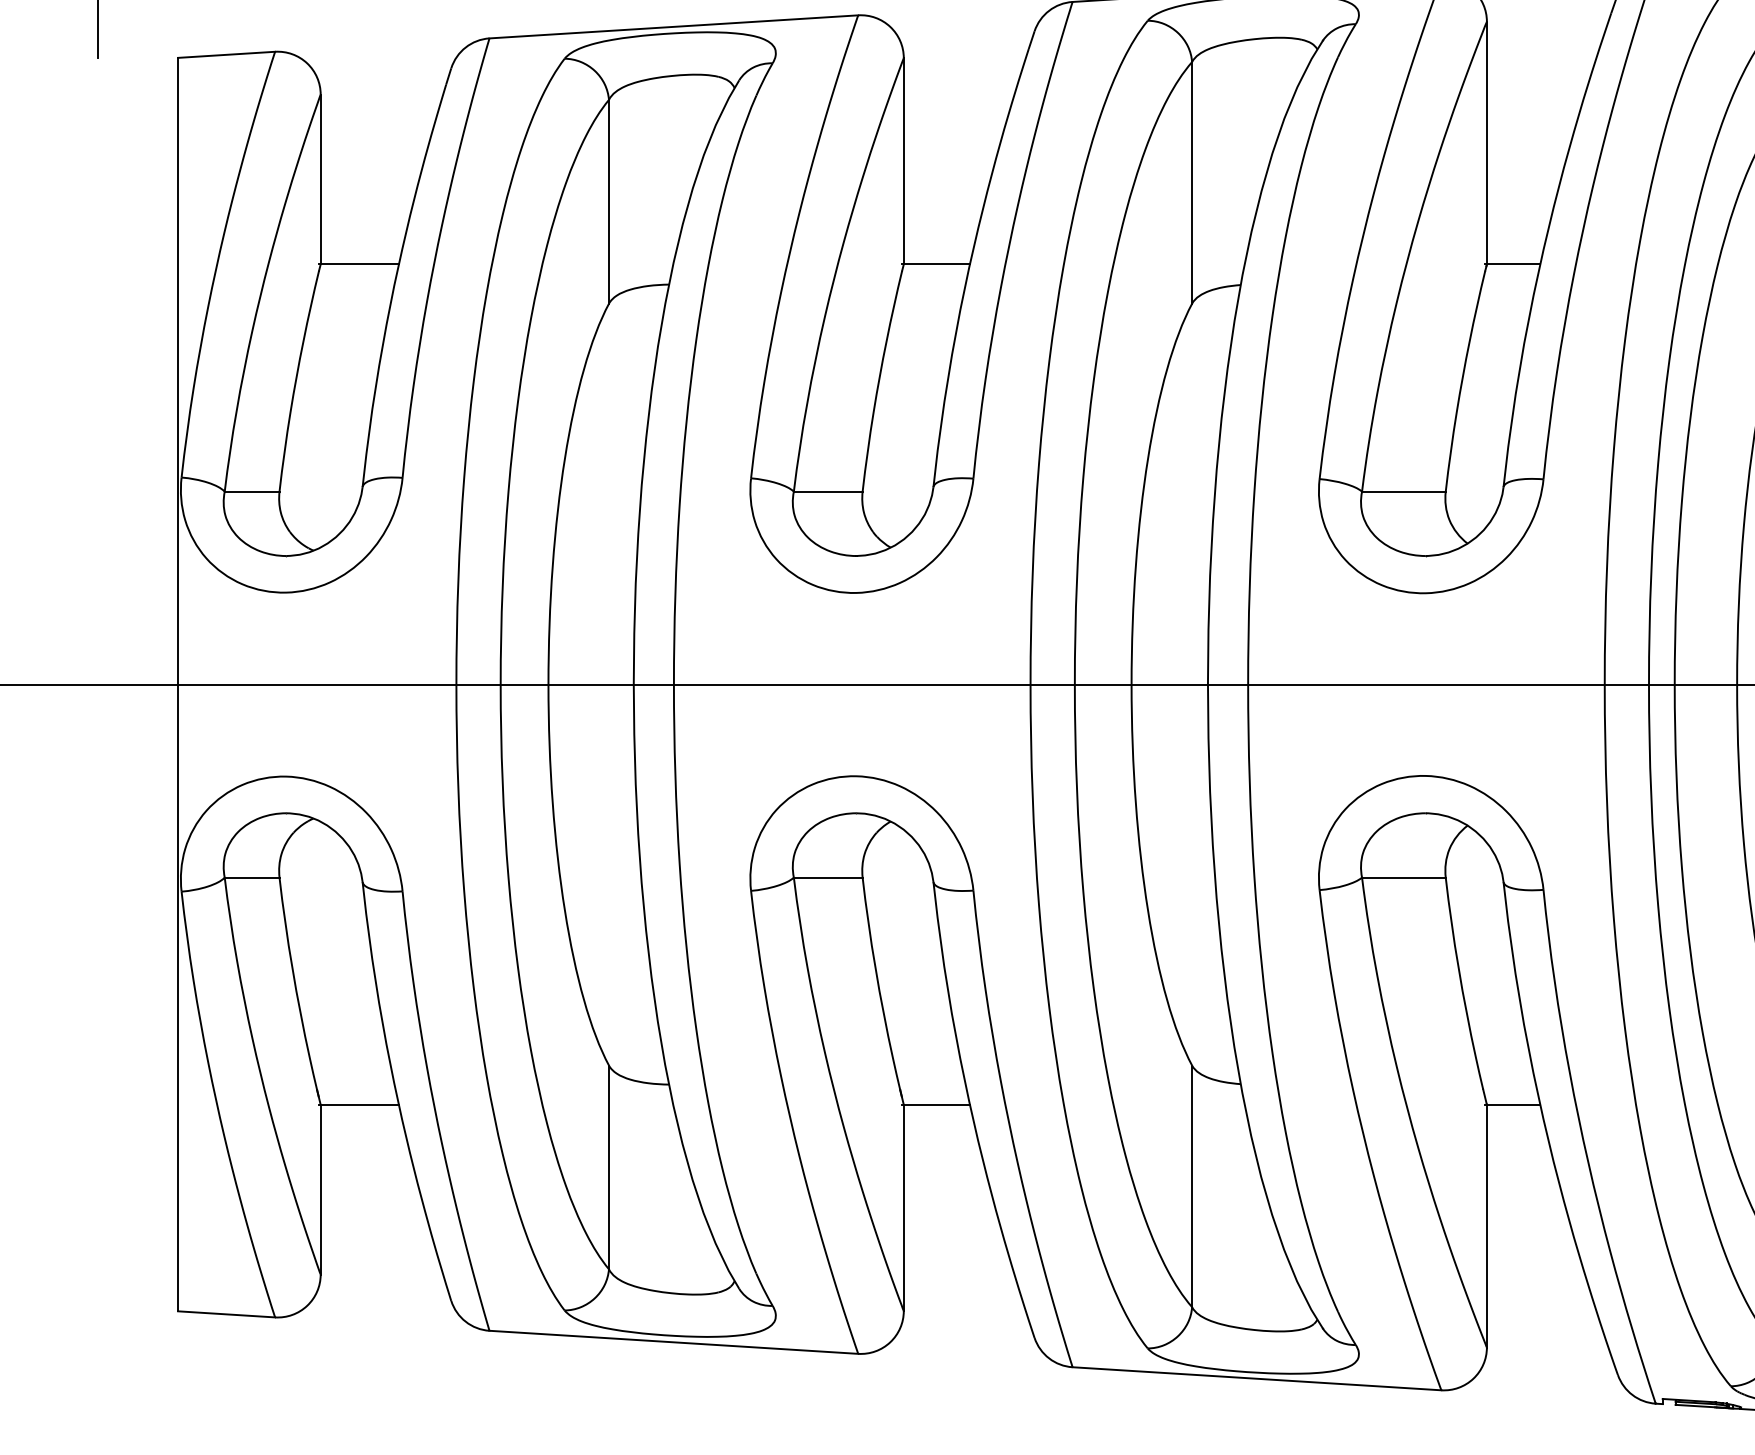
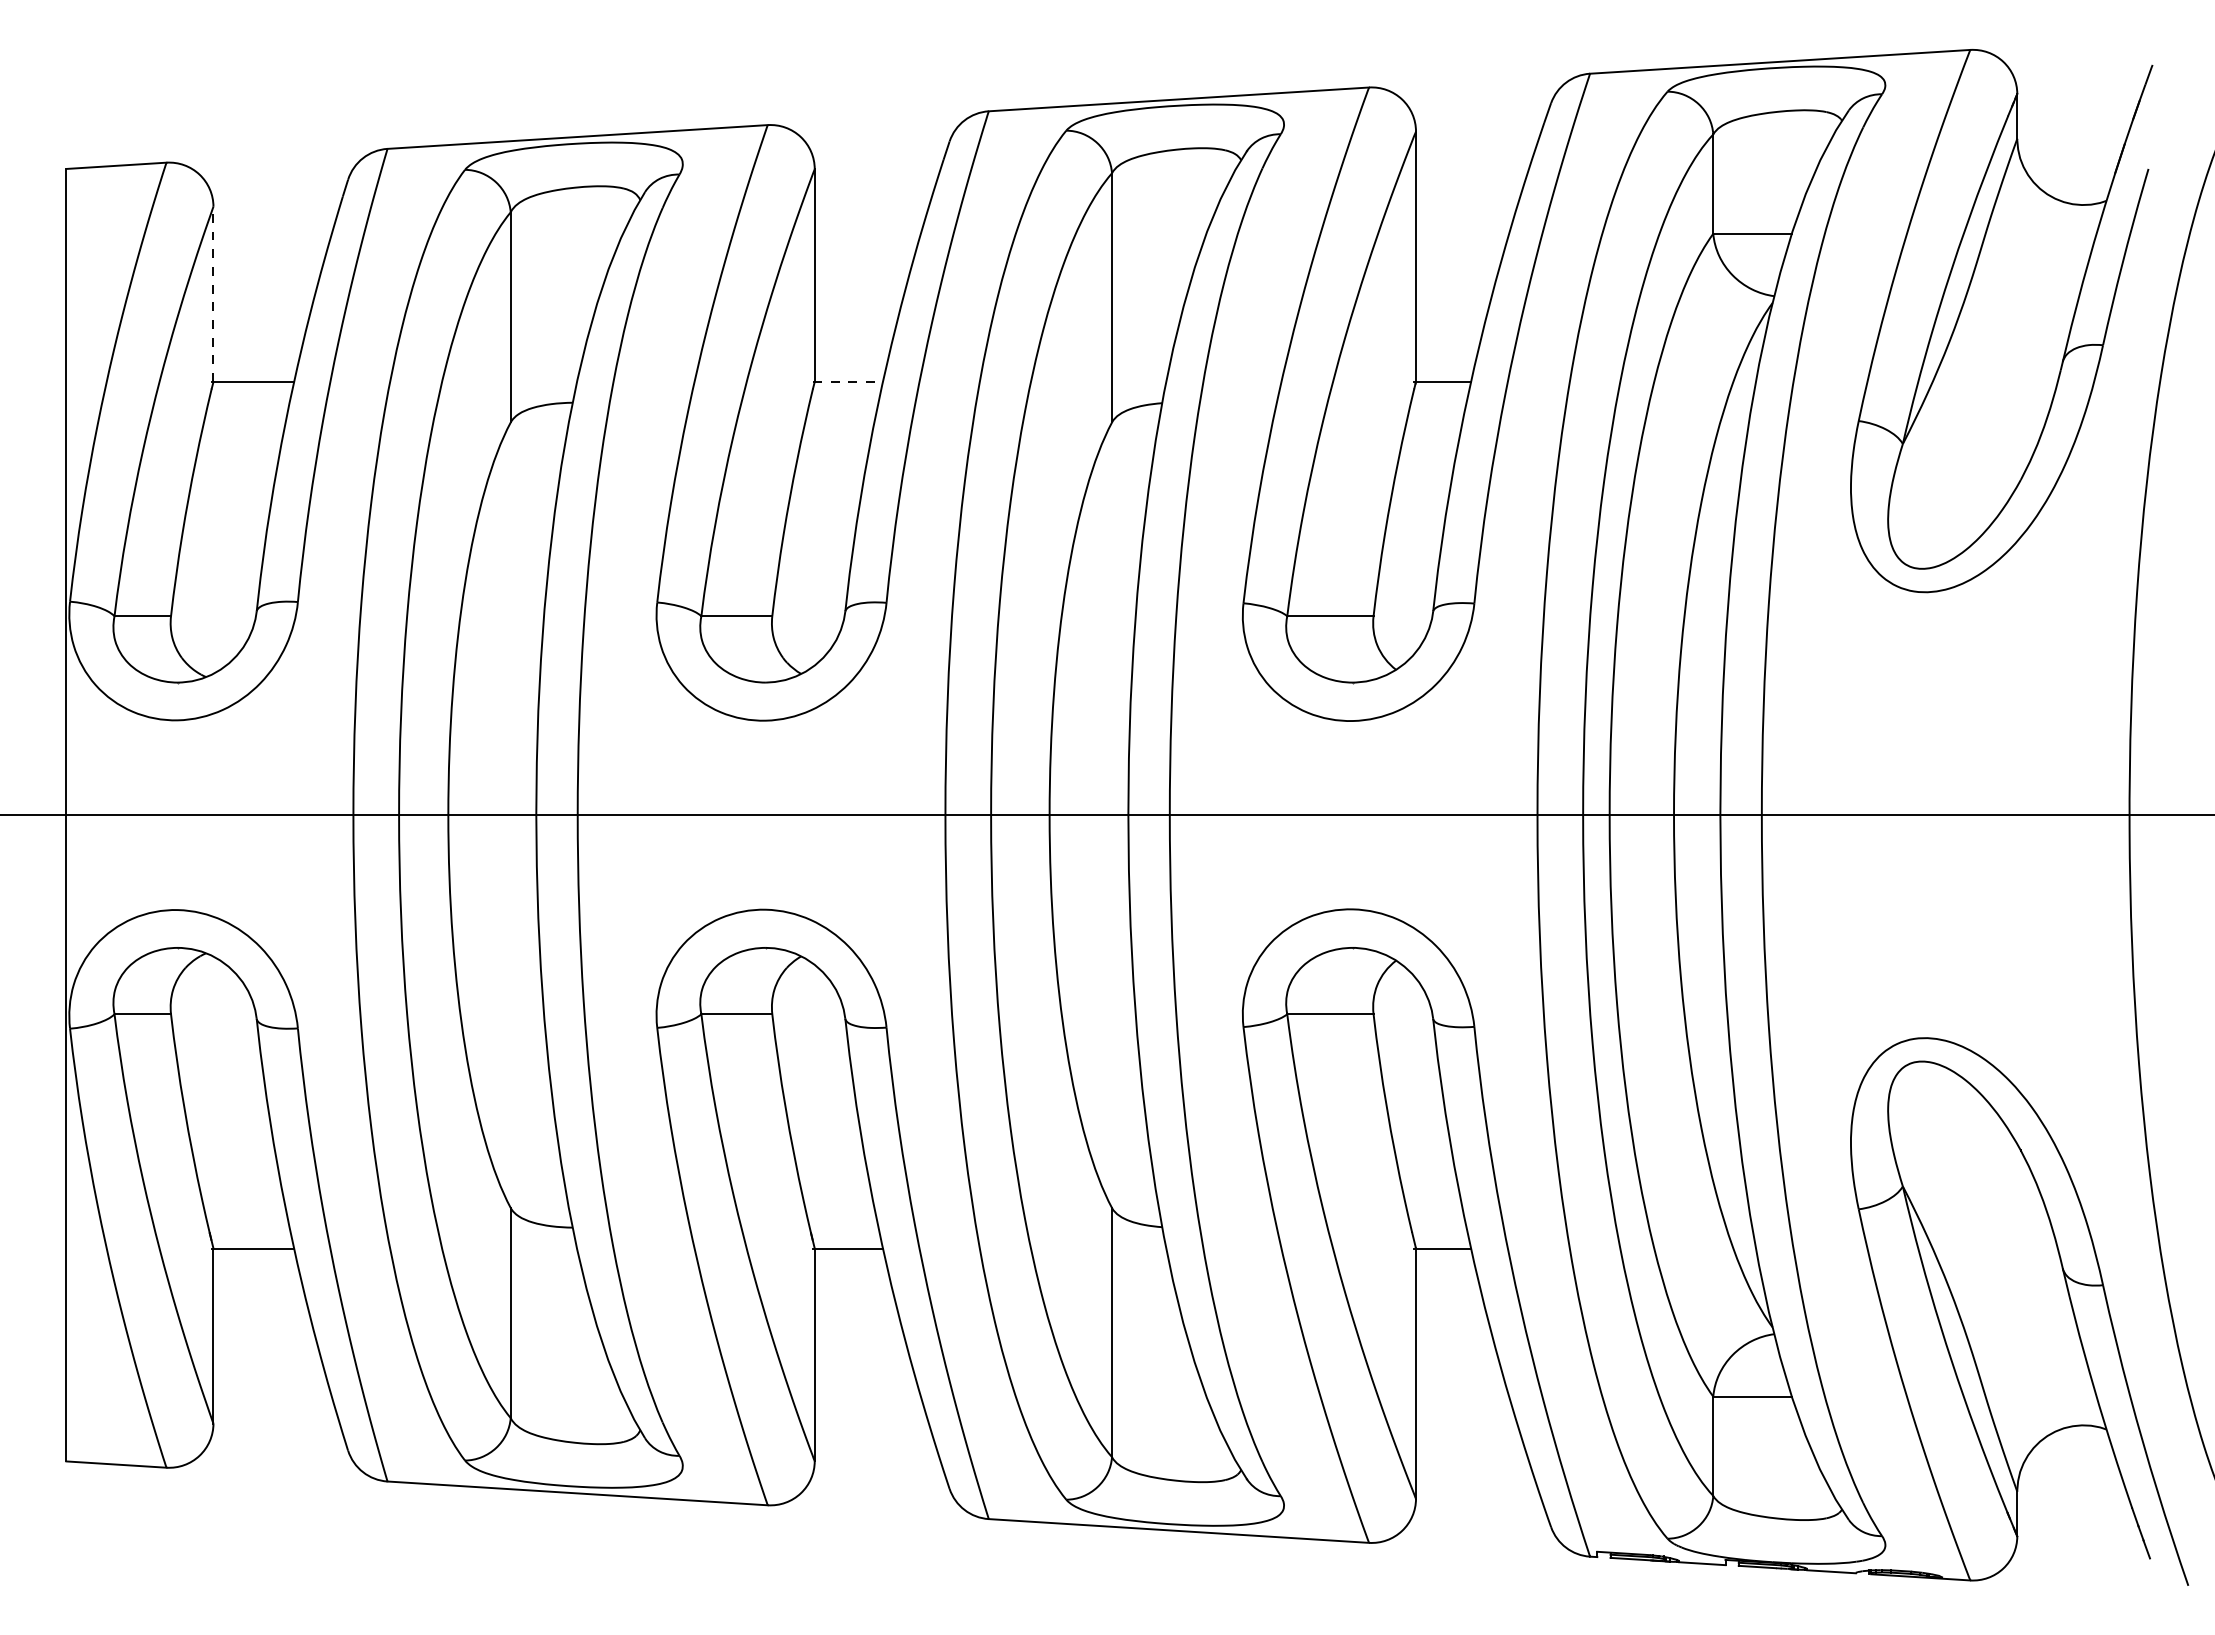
line: (320, 179) -> (213, 294), solid -> dashed
line: (935, 264) -> (847, 381), solid -> dashed

